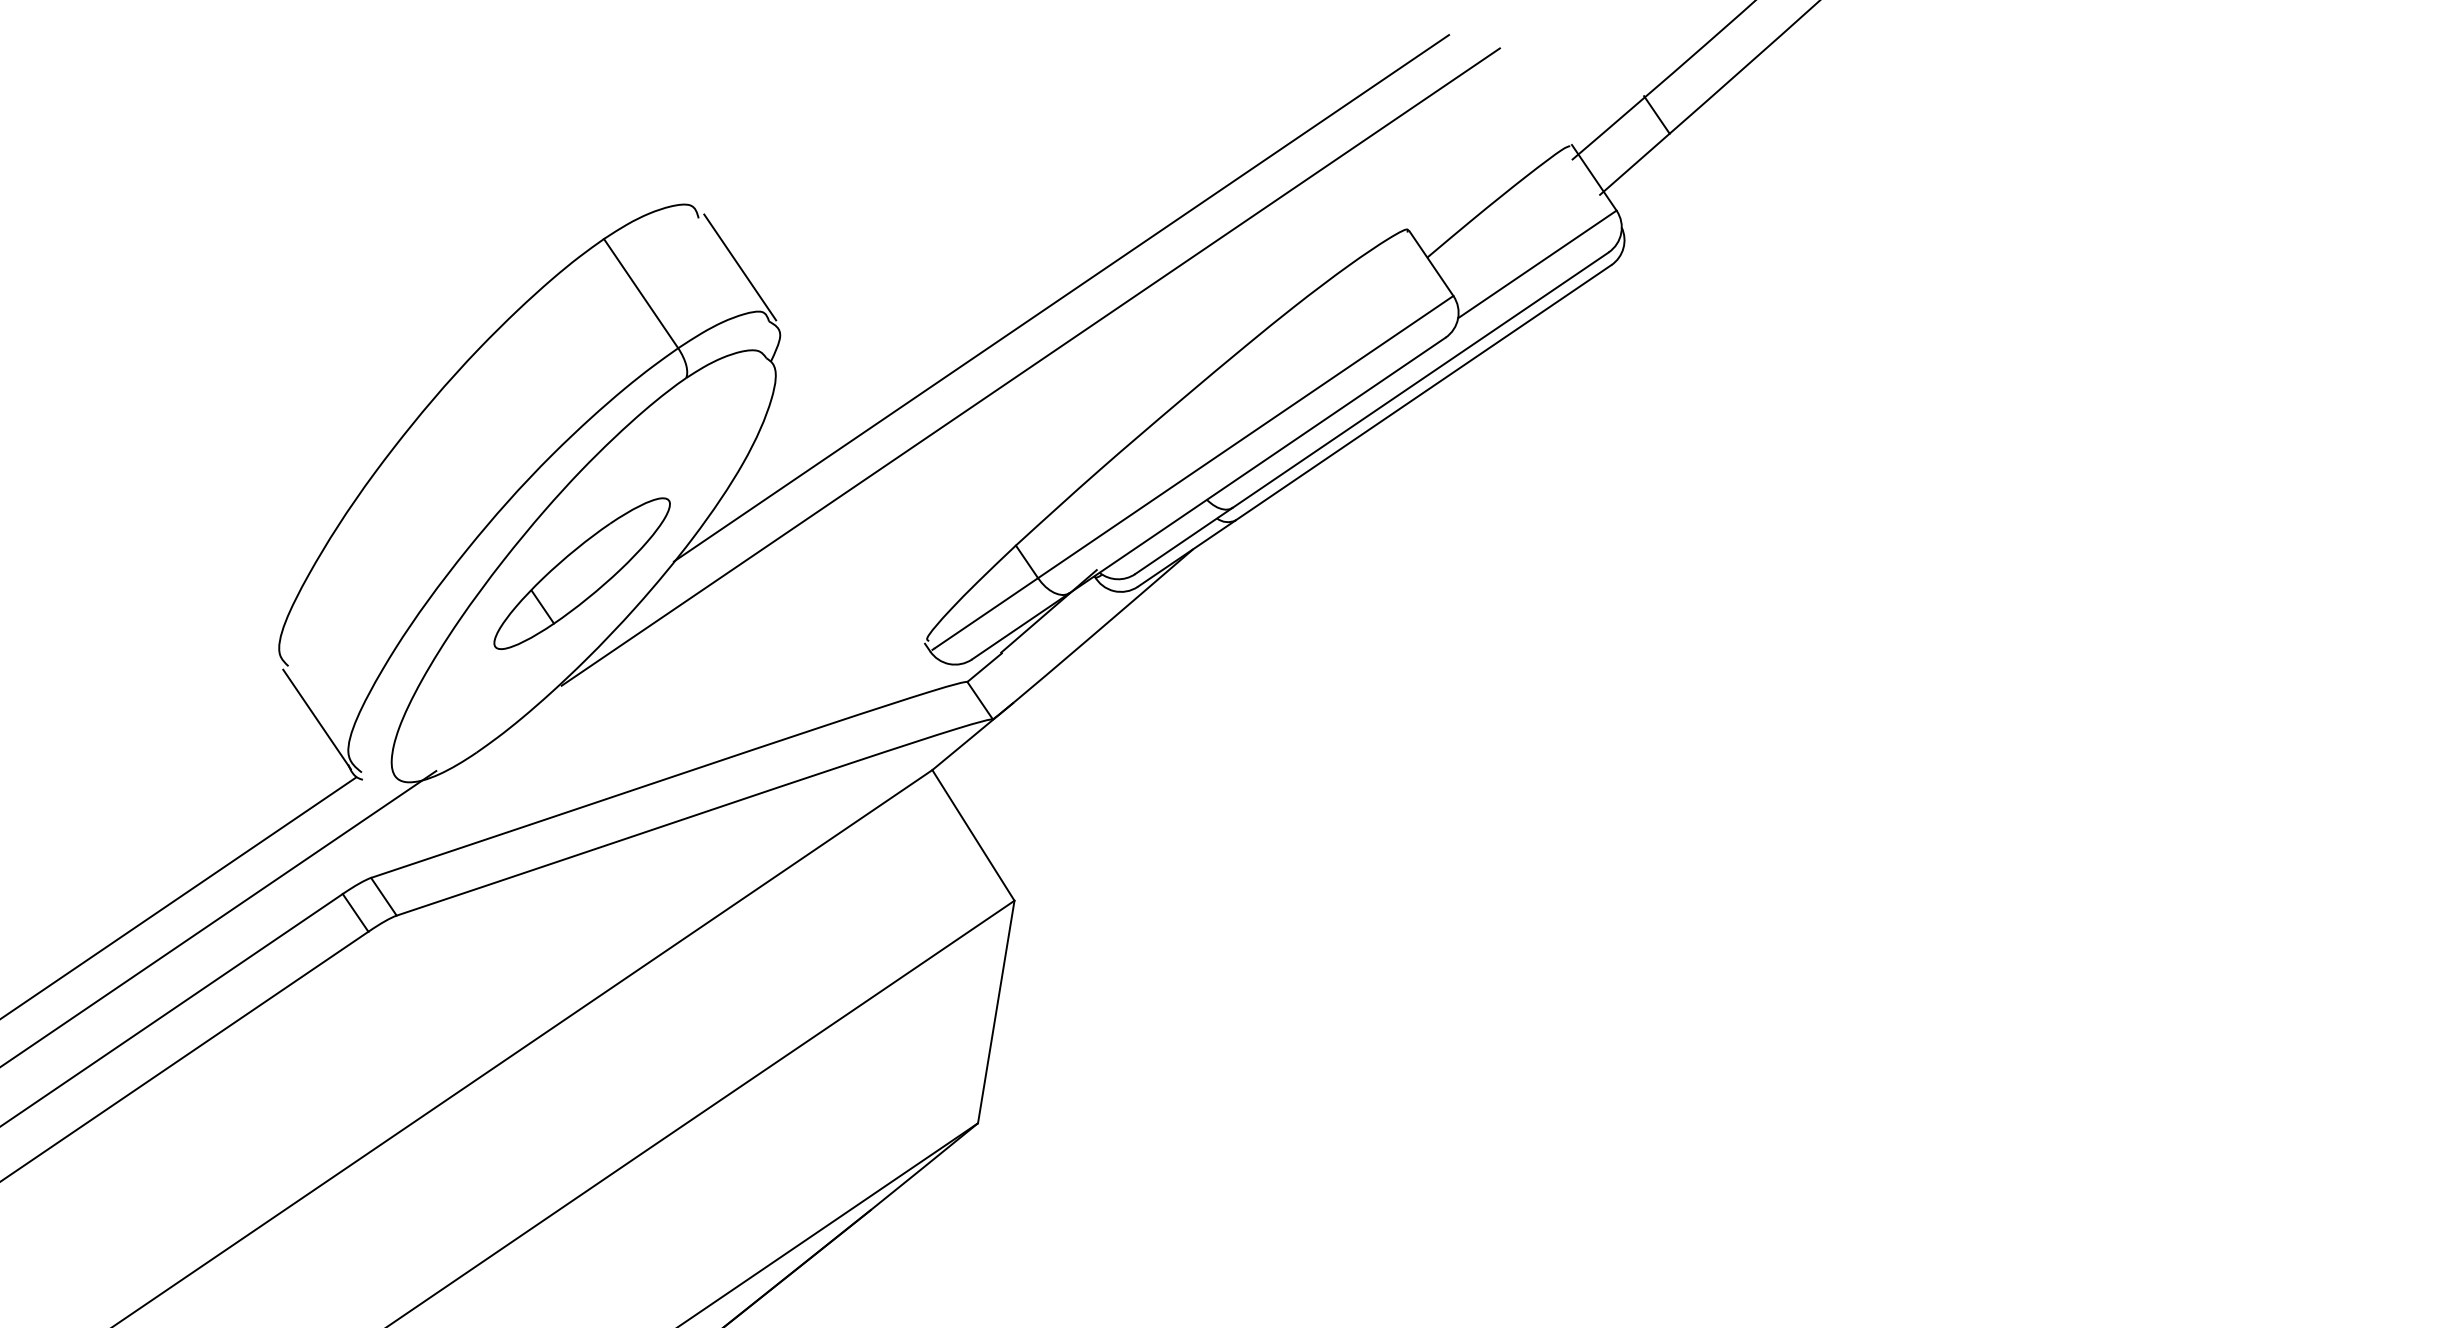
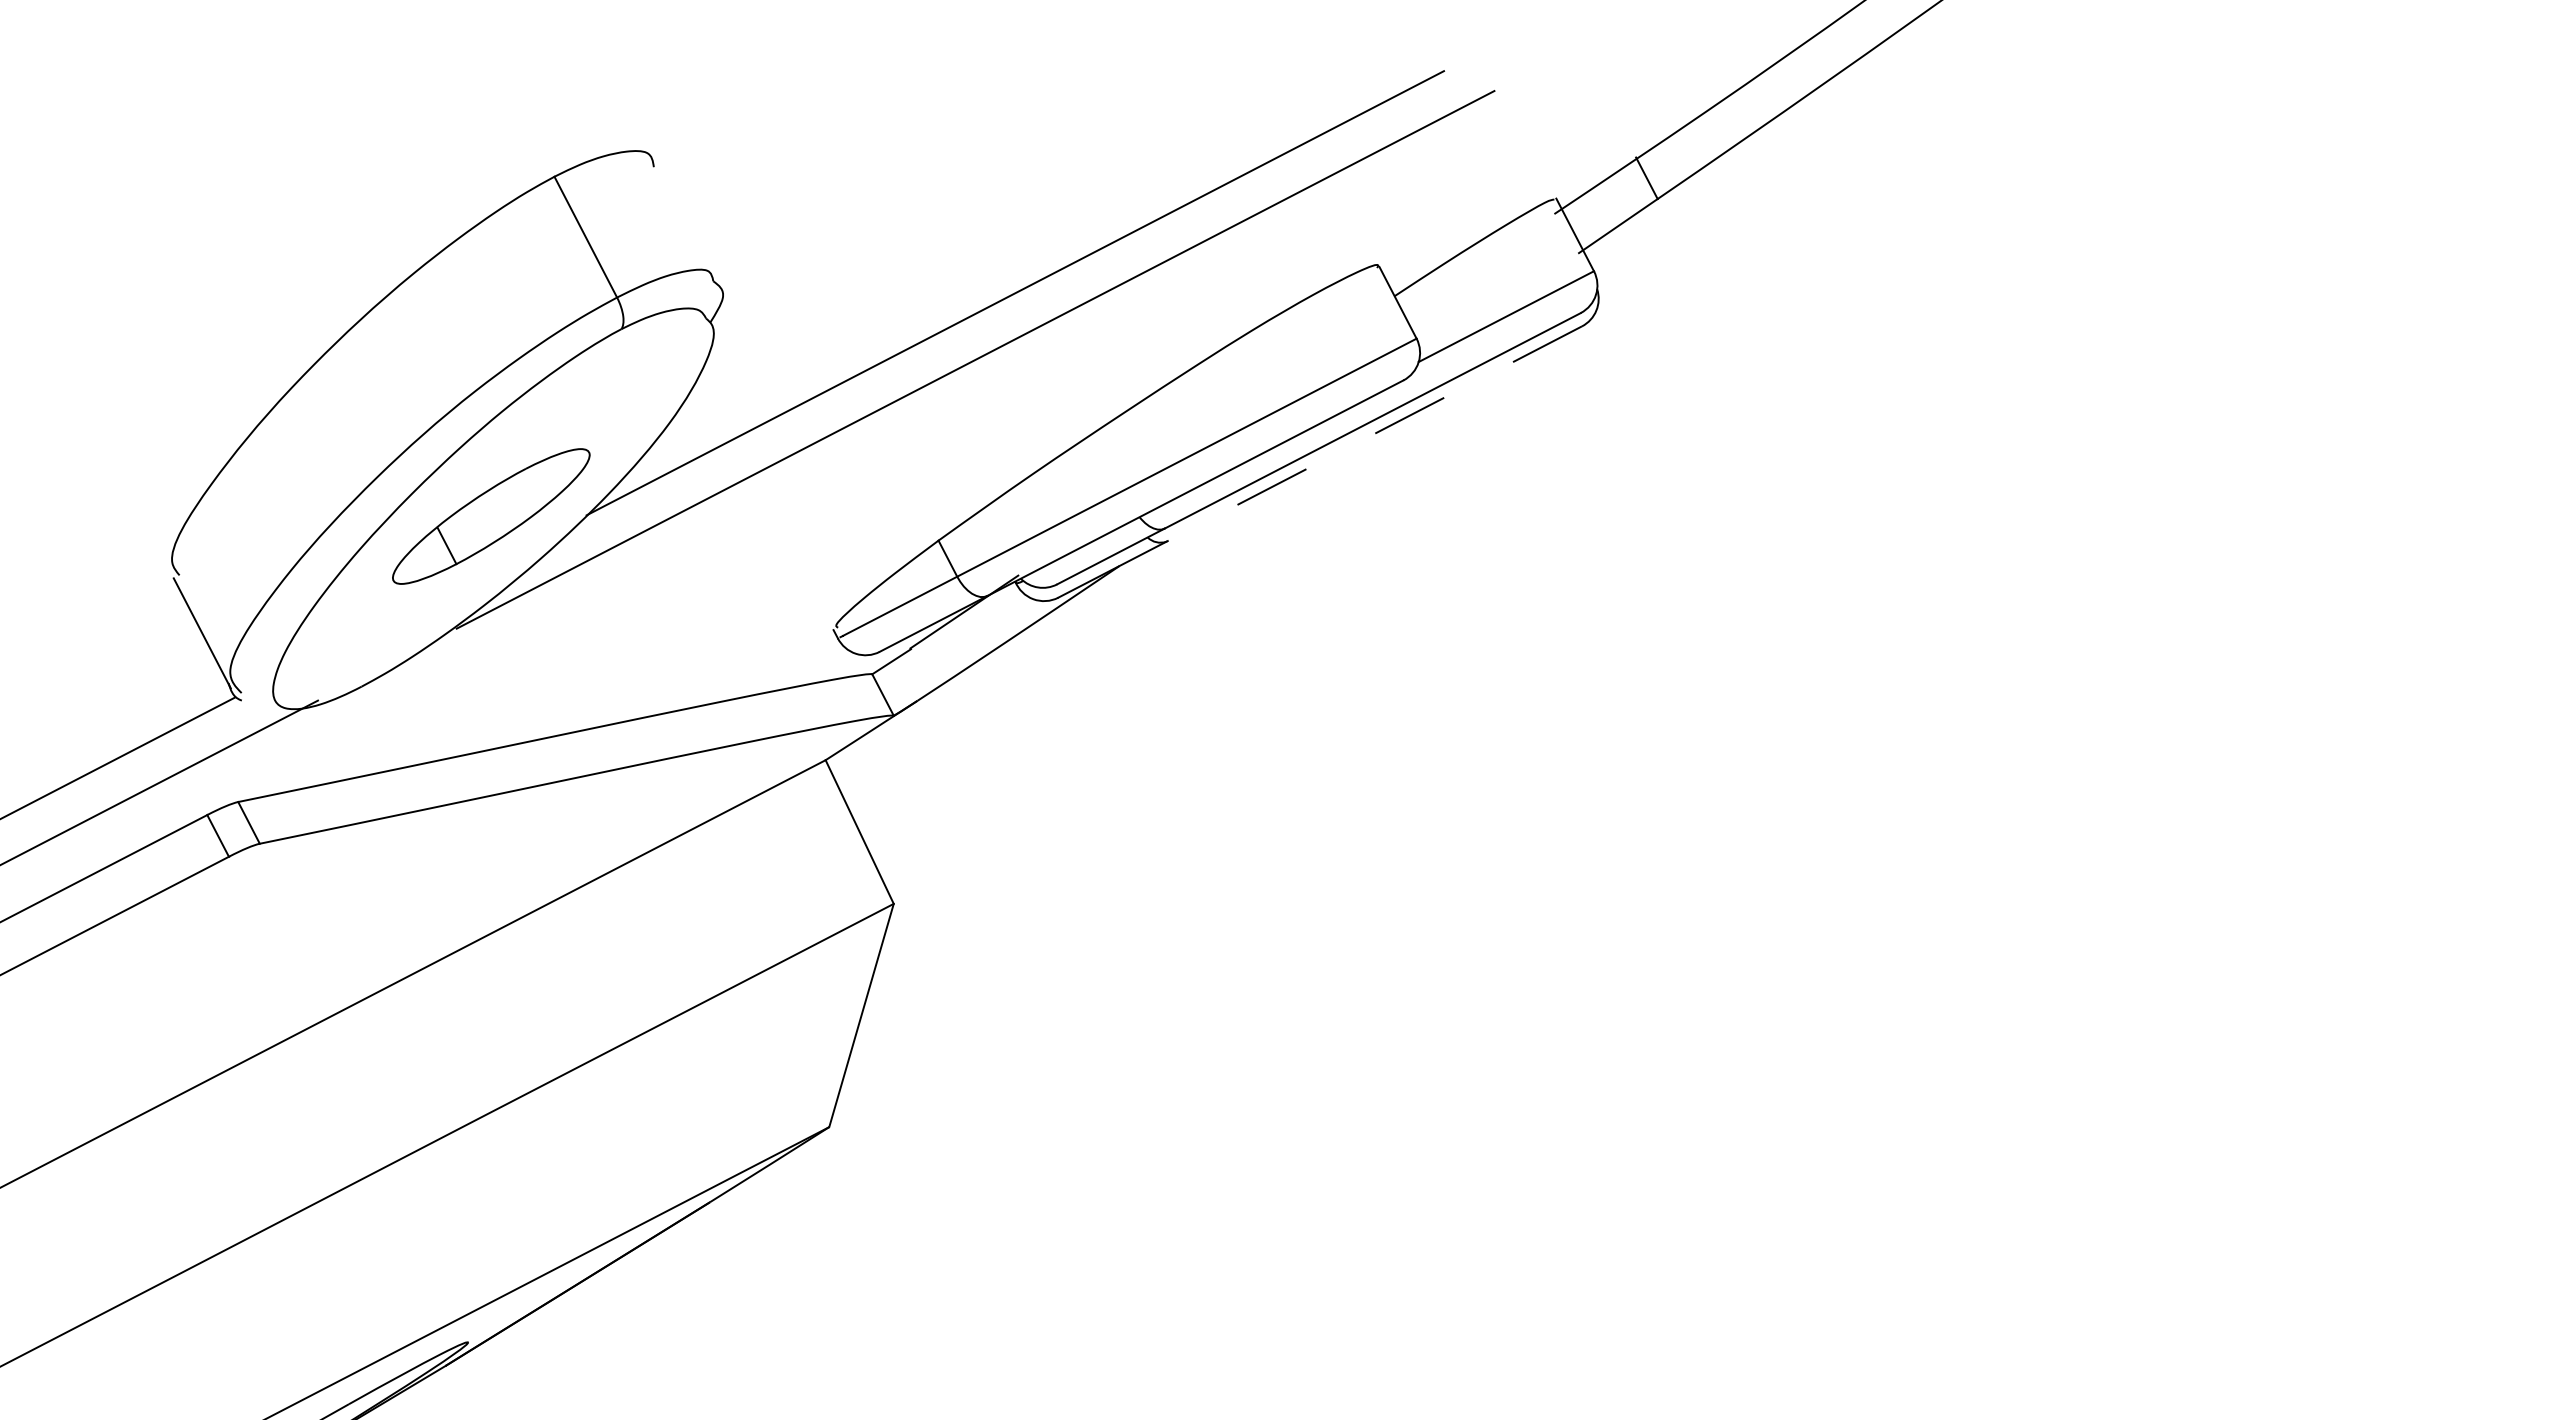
line: (740, 266) -> (690, 221), removed
line: (1422, 393) -> (1373, 434), solid -> dashed

